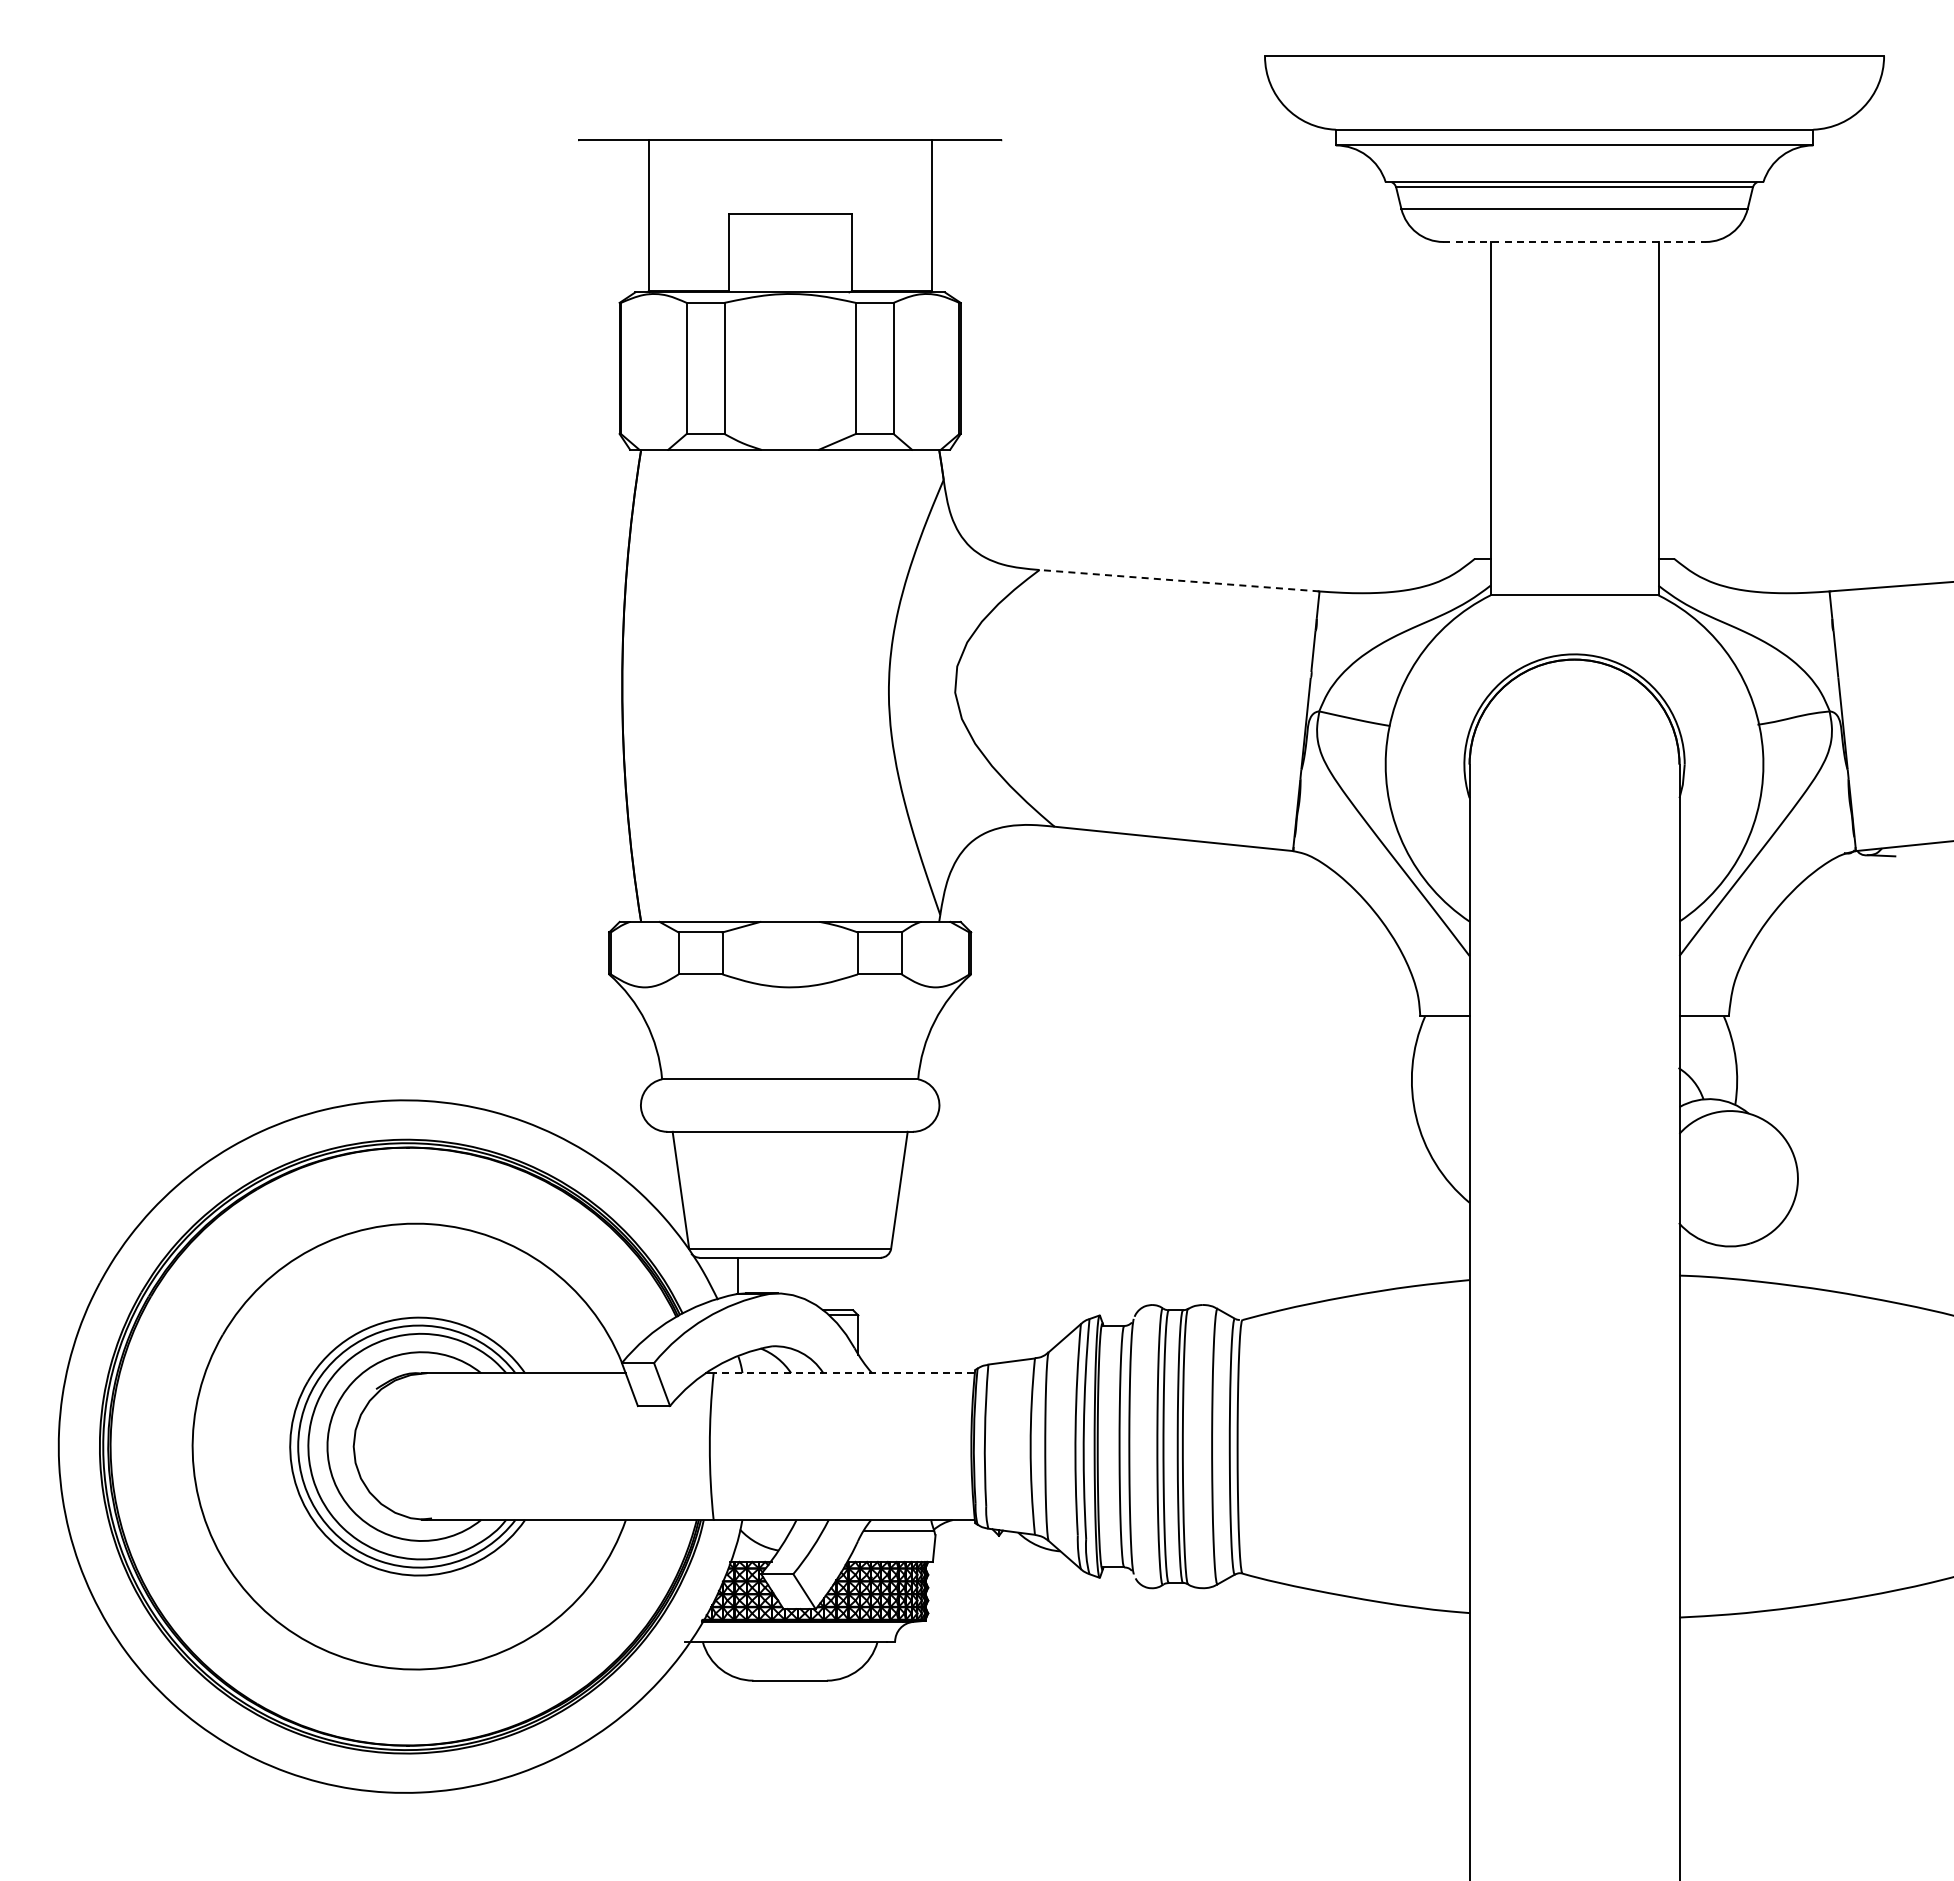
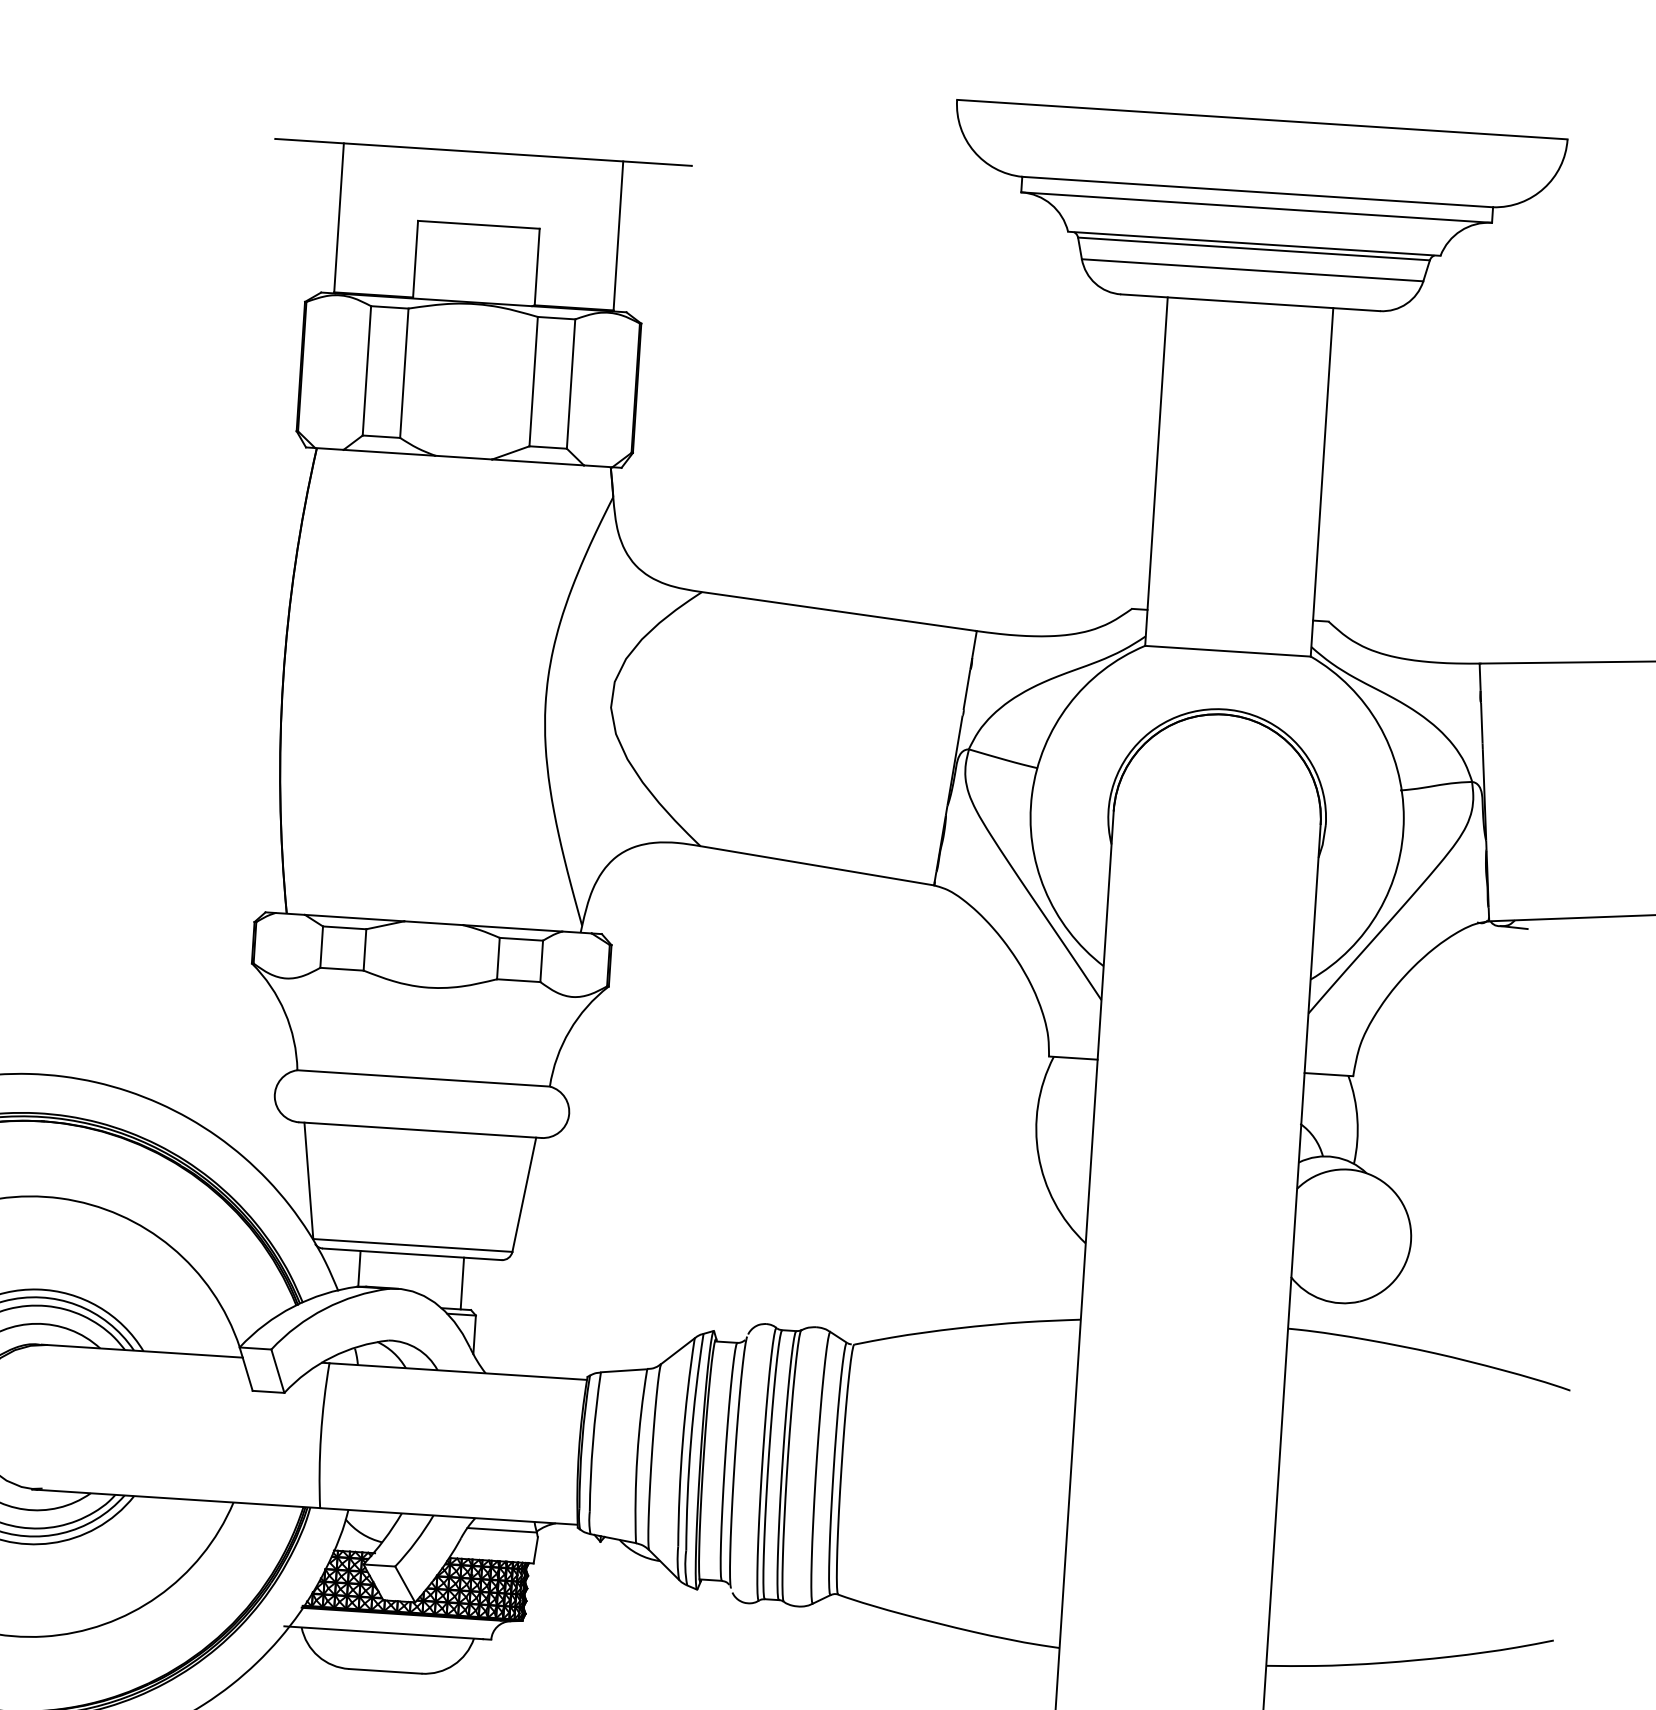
line: (1575, 241) -> (1251, 302), dashed -> solid
line: (1179, 580) -> (839, 611), dashed -> solid
line: (842, 1283) -> (462, 1283), added
line: (843, 1373) -> (457, 1371), dashed -> solid

